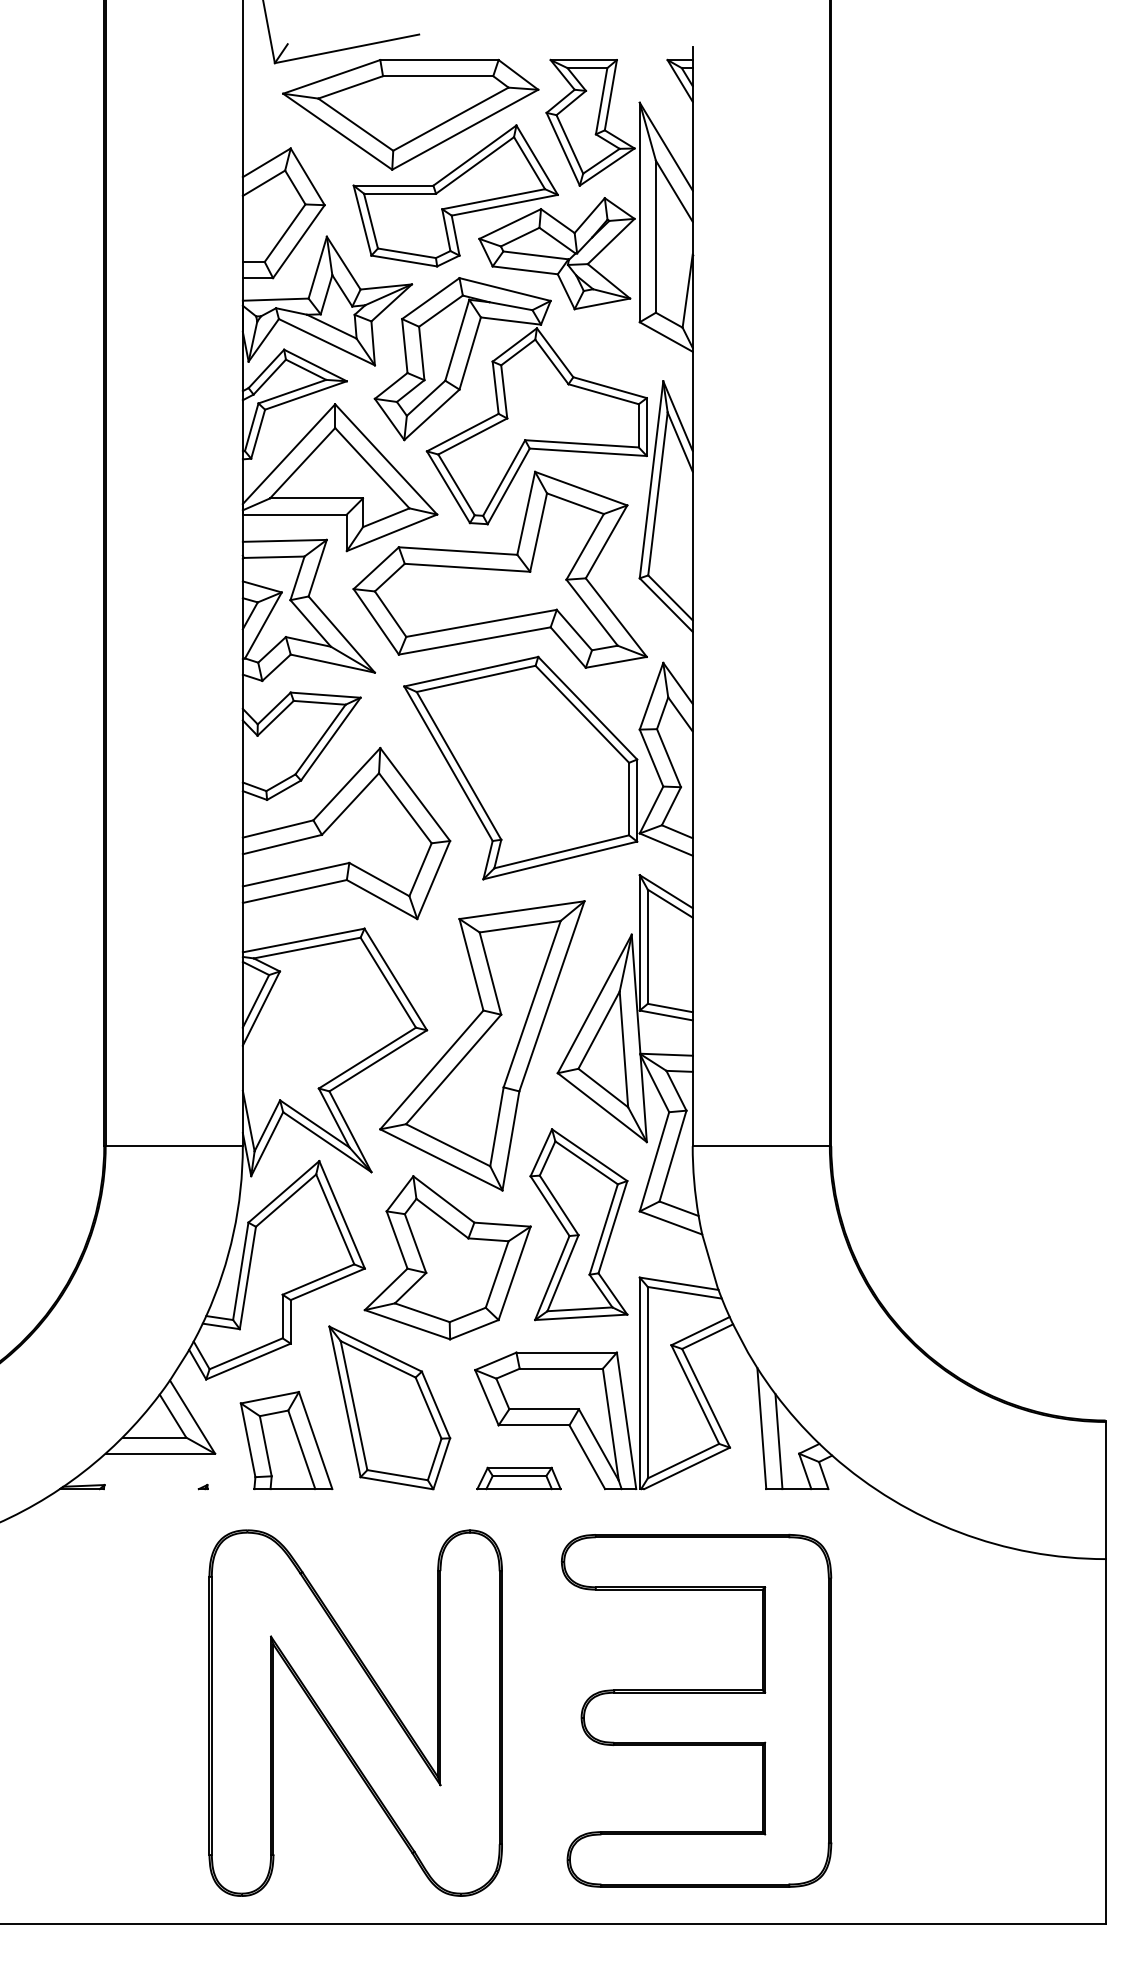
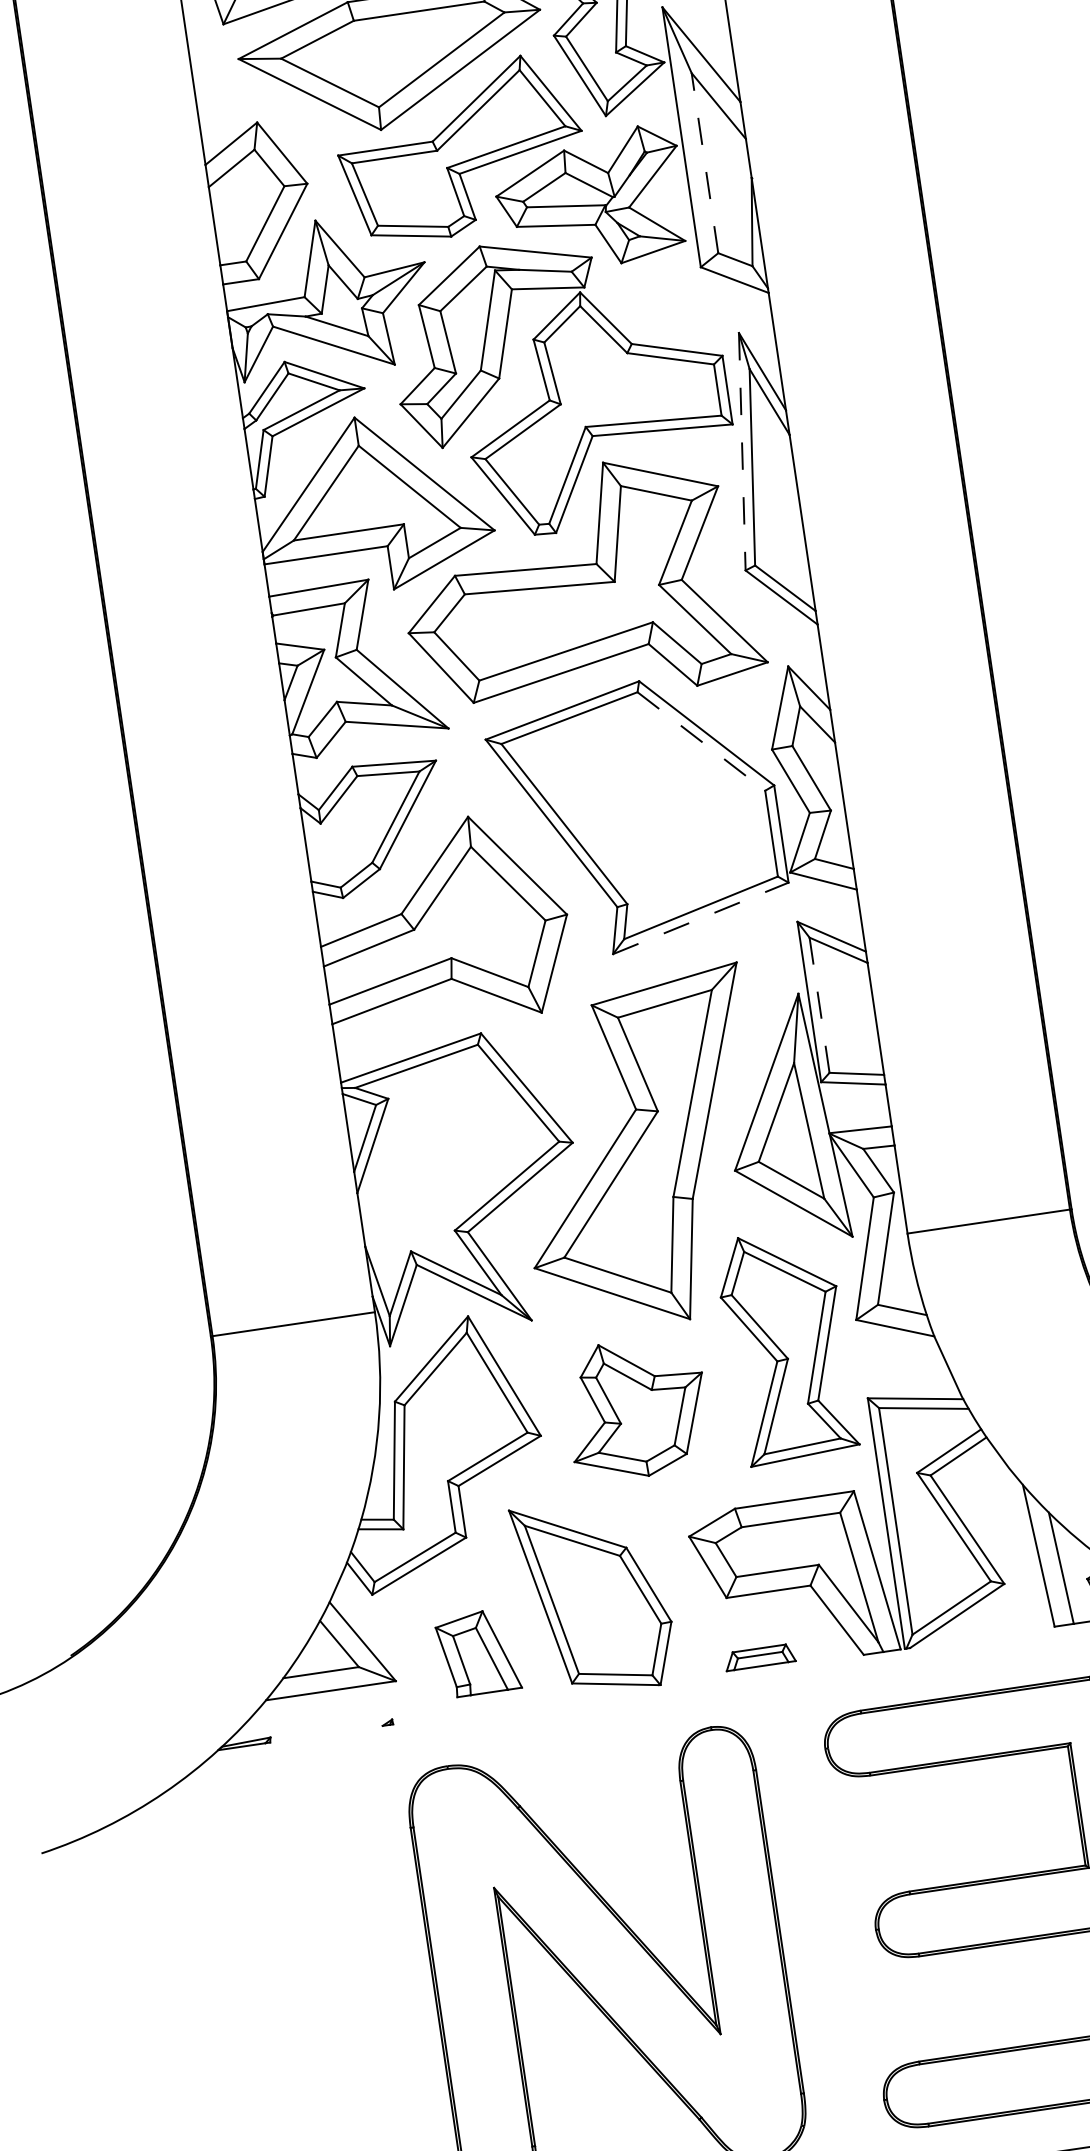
line: (655, 236) -> (704, 162), solid -> dashed
line: (651, 480) -> (742, 452), solid -> dashed
line: (582, 714) -> (701, 741), solid -> dashed
line: (560, 860) -> (701, 918), solid -> dashed
line: (647, 946) -> (819, 1005), solid -> dashed
part: (447, 1257) -> (636, 1408), size x0.7
part: (286, 1440) -> (478, 1652), size x0.7
part: (518, 1478) -> (759, 1657), size x0.7

